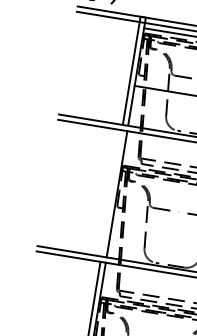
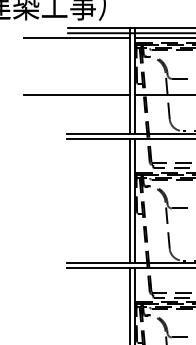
line: (84, 18) -> (76, 38), added
line: (75, 75) -> (76, 94), added
line: (111, 193) -> (129, 201), added

